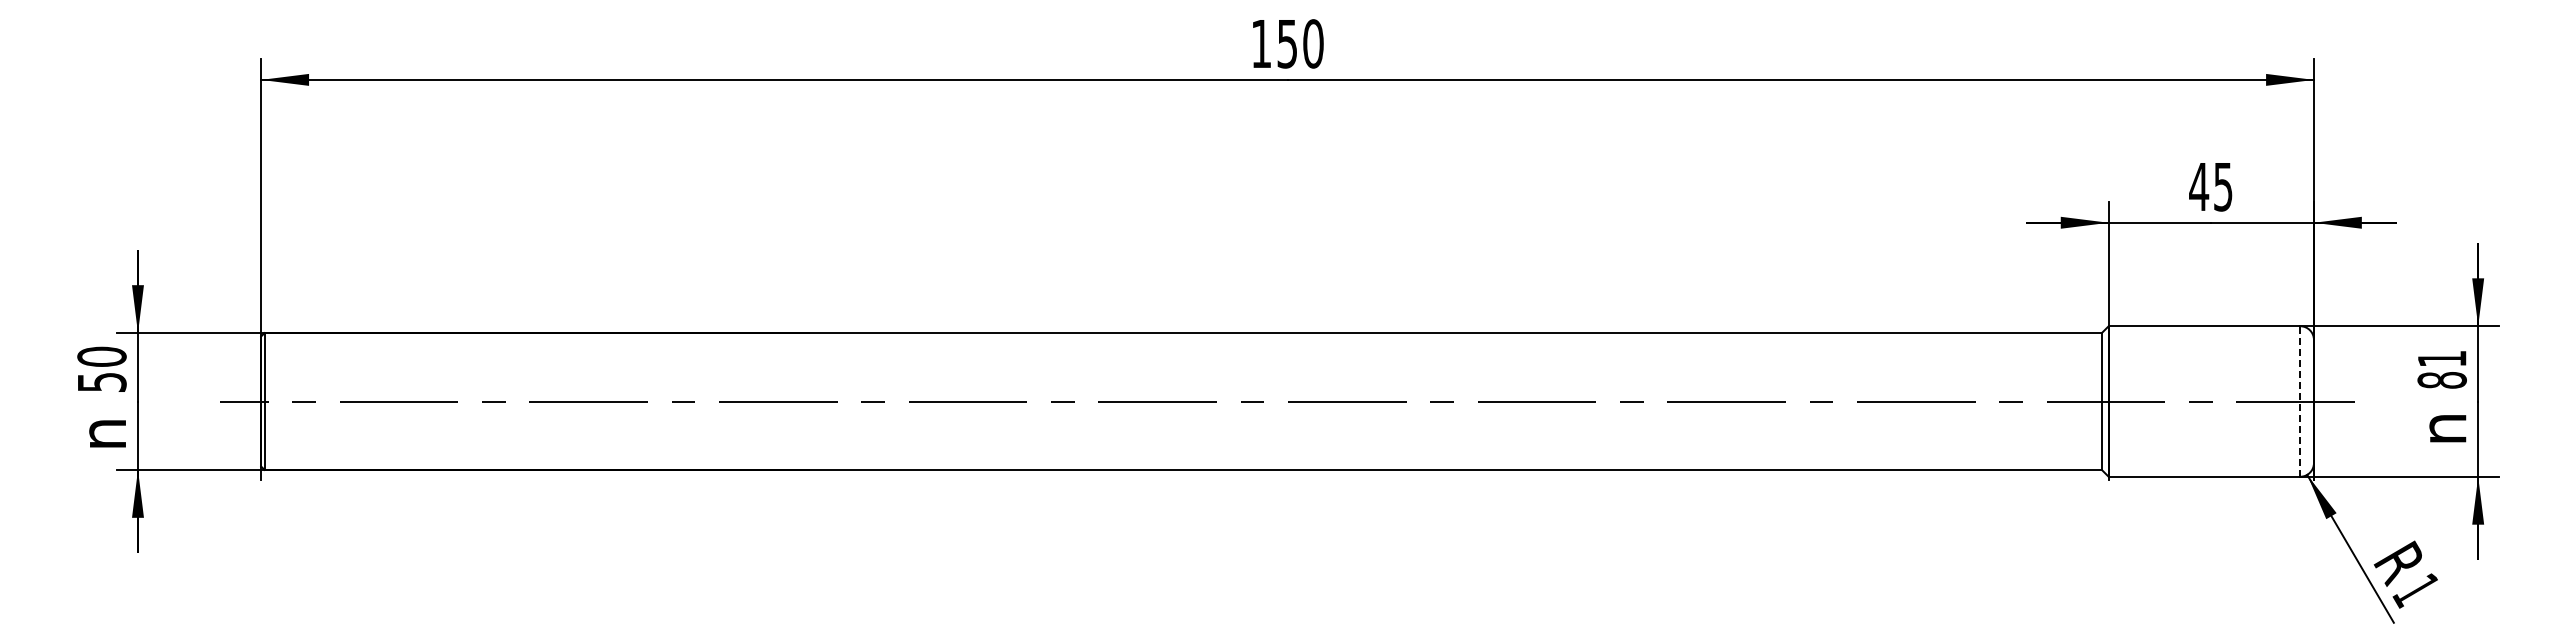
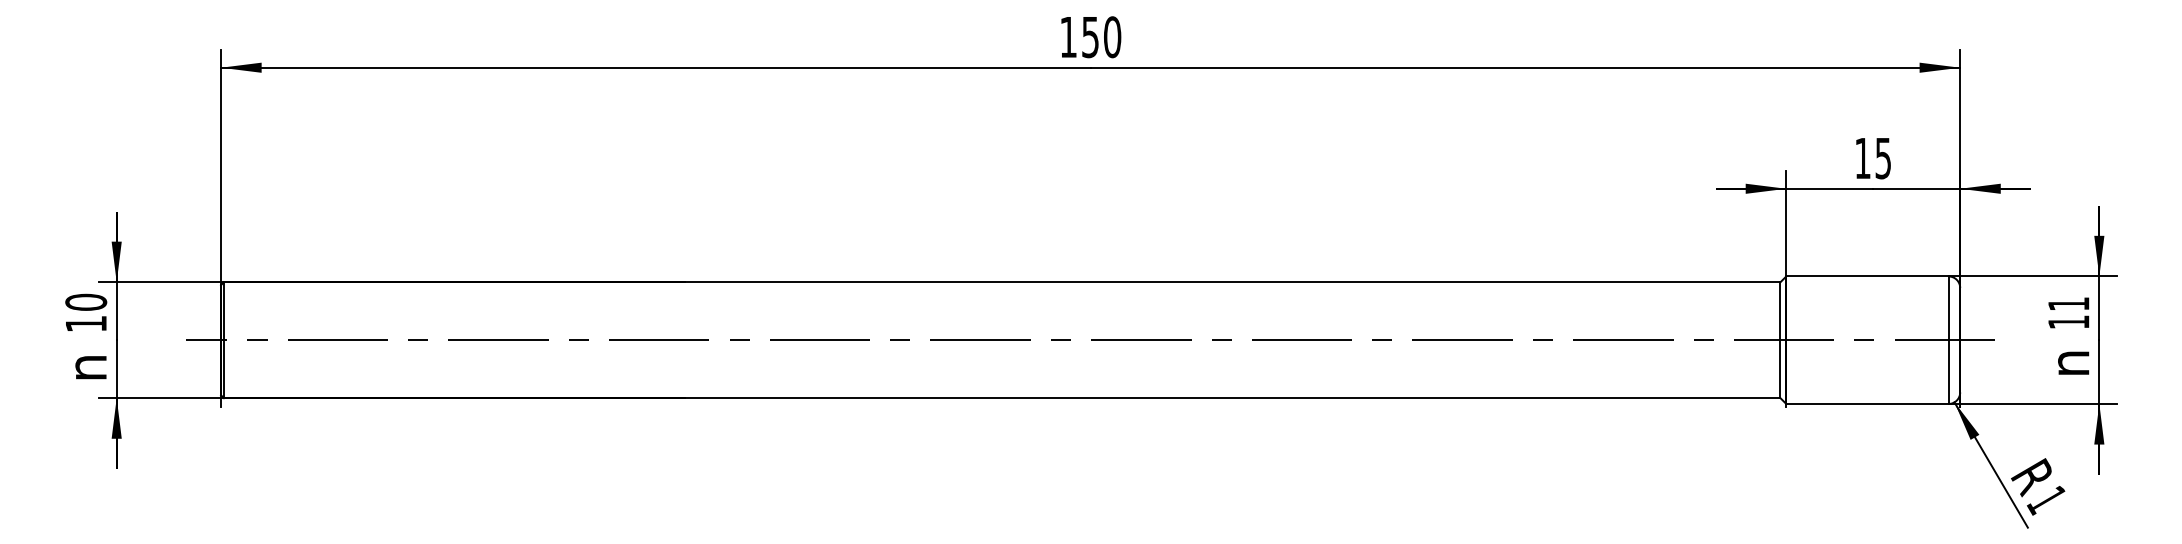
text: (2199, 186) -> (1863, 158), 45 -> 15
text: (2441, 380) -> (2068, 322), 81 -> 11
text: (102, 382) -> (86, 324), 50 -> 10
line: (2300, 401) -> (1948, 340), dashed -> solid

